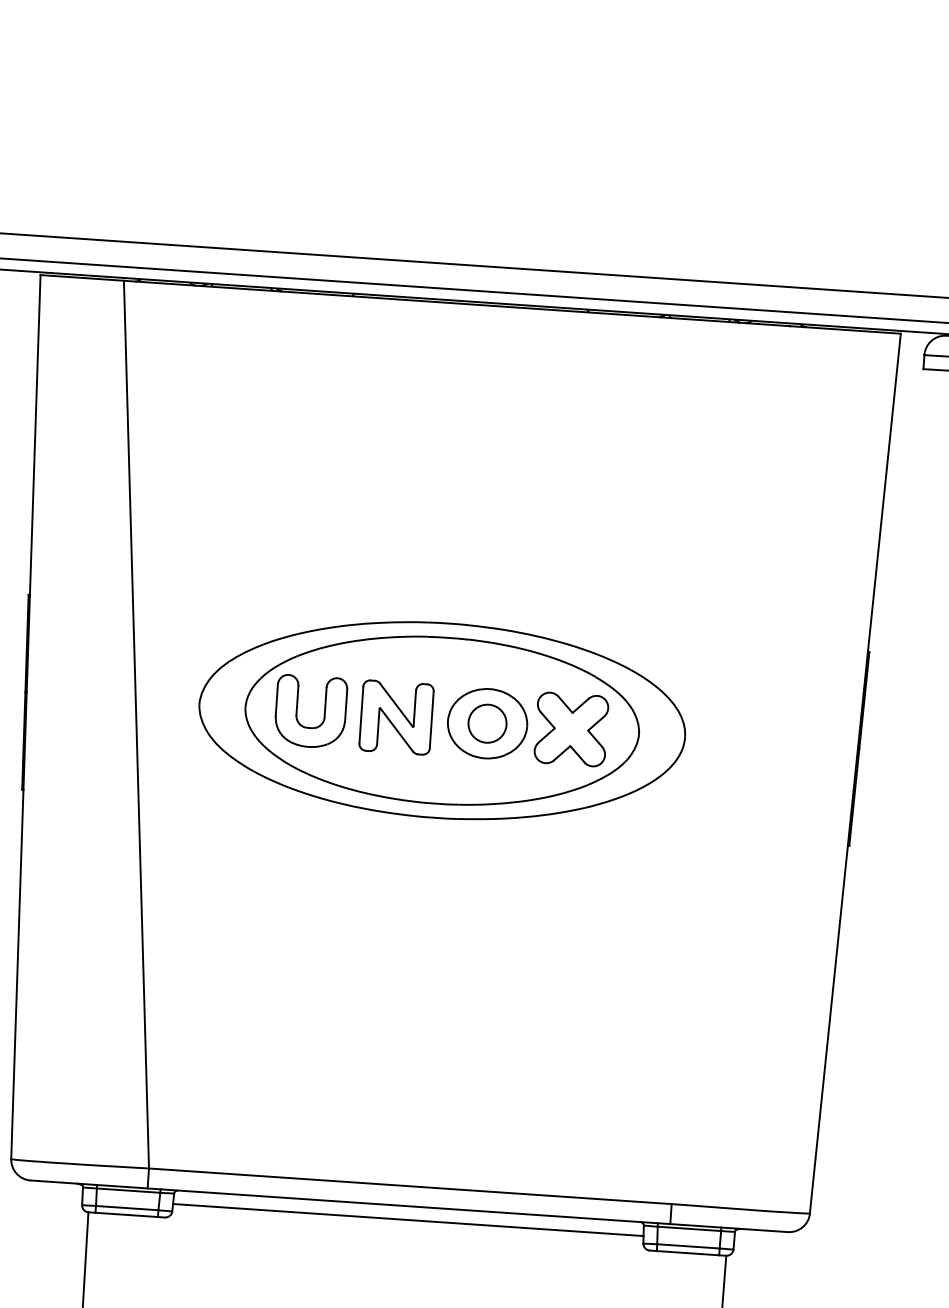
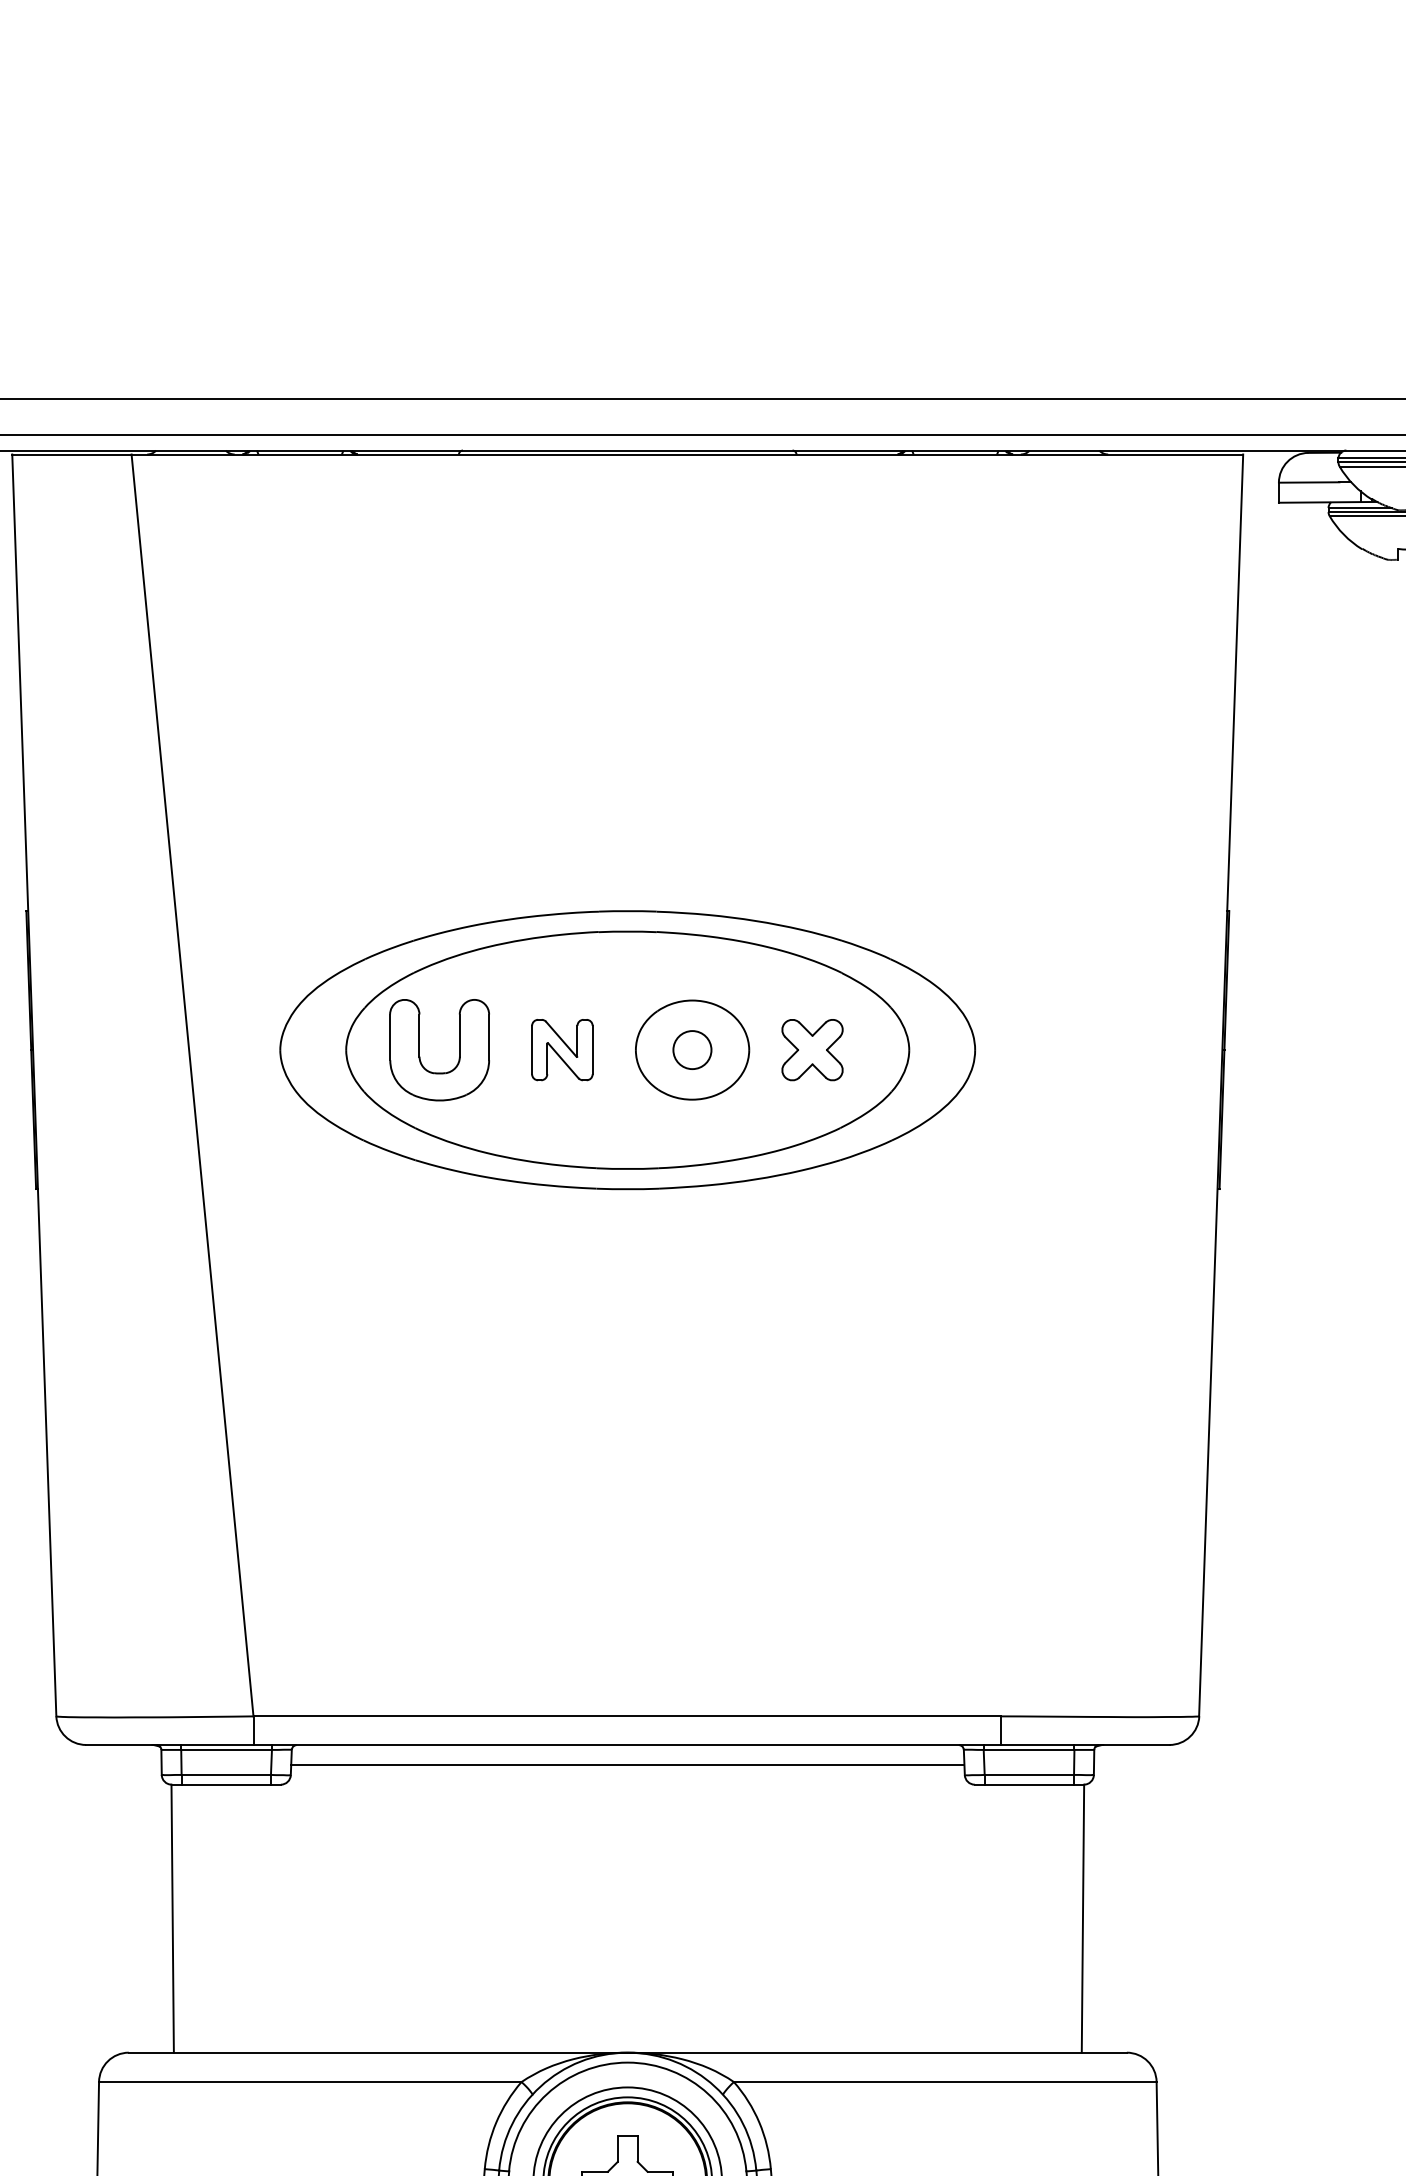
part: (396, 717) -> (562, 1049), size x0.6
circle: (487, 723) -> (692, 1049), size x0.7
part: (571, 729) -> (812, 1049), size x0.6

